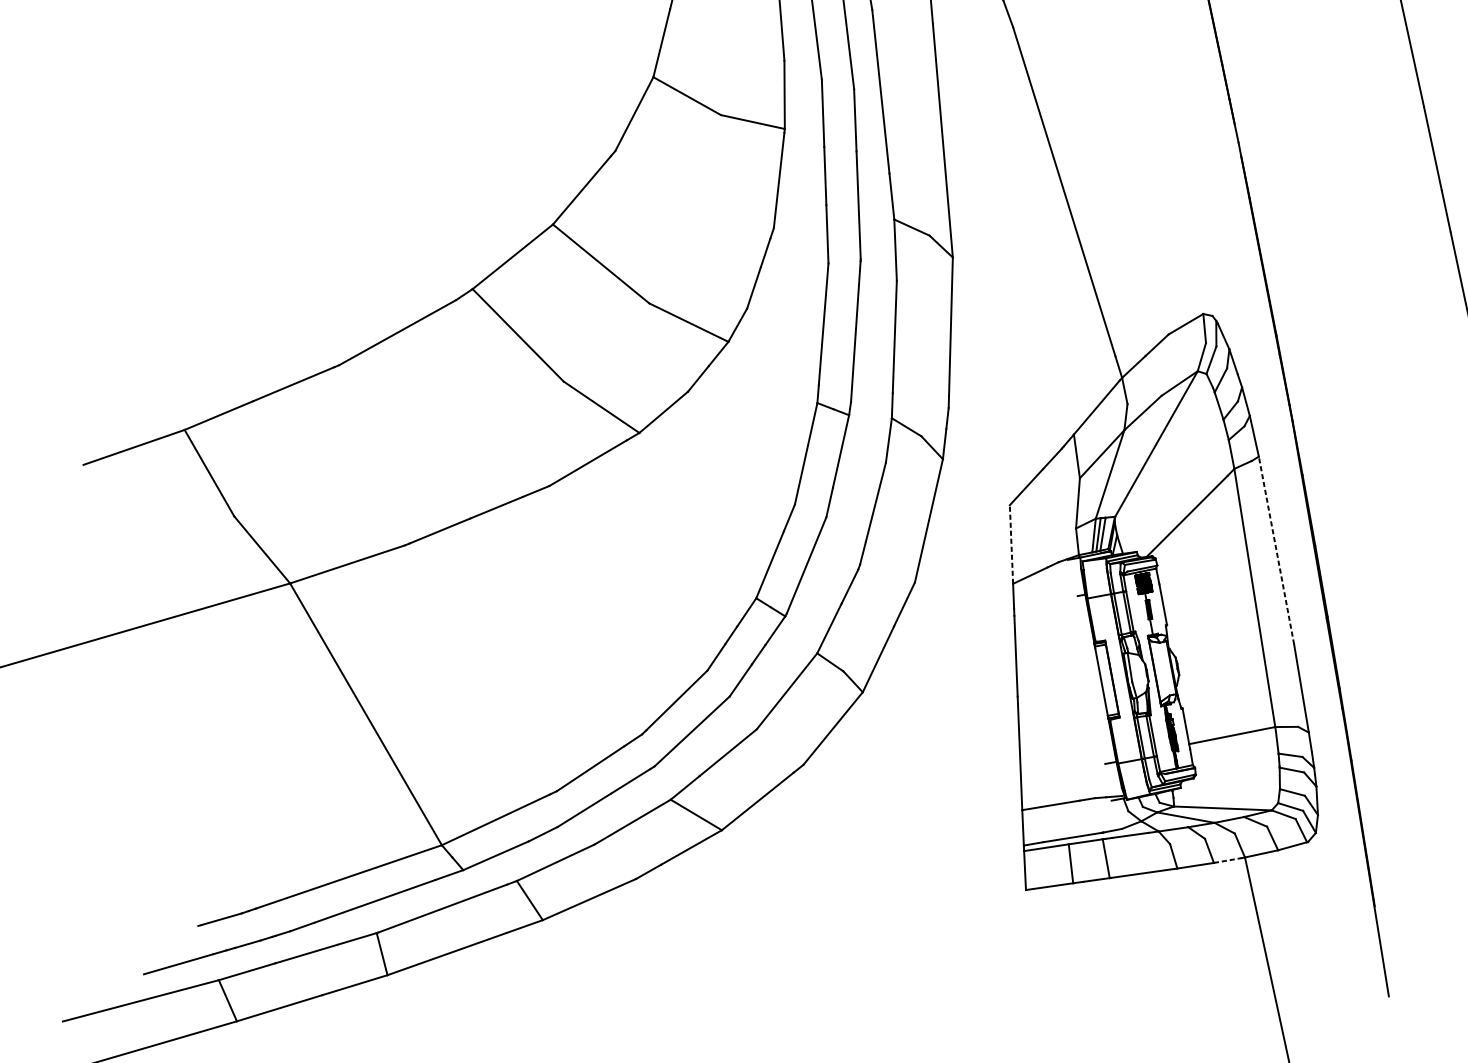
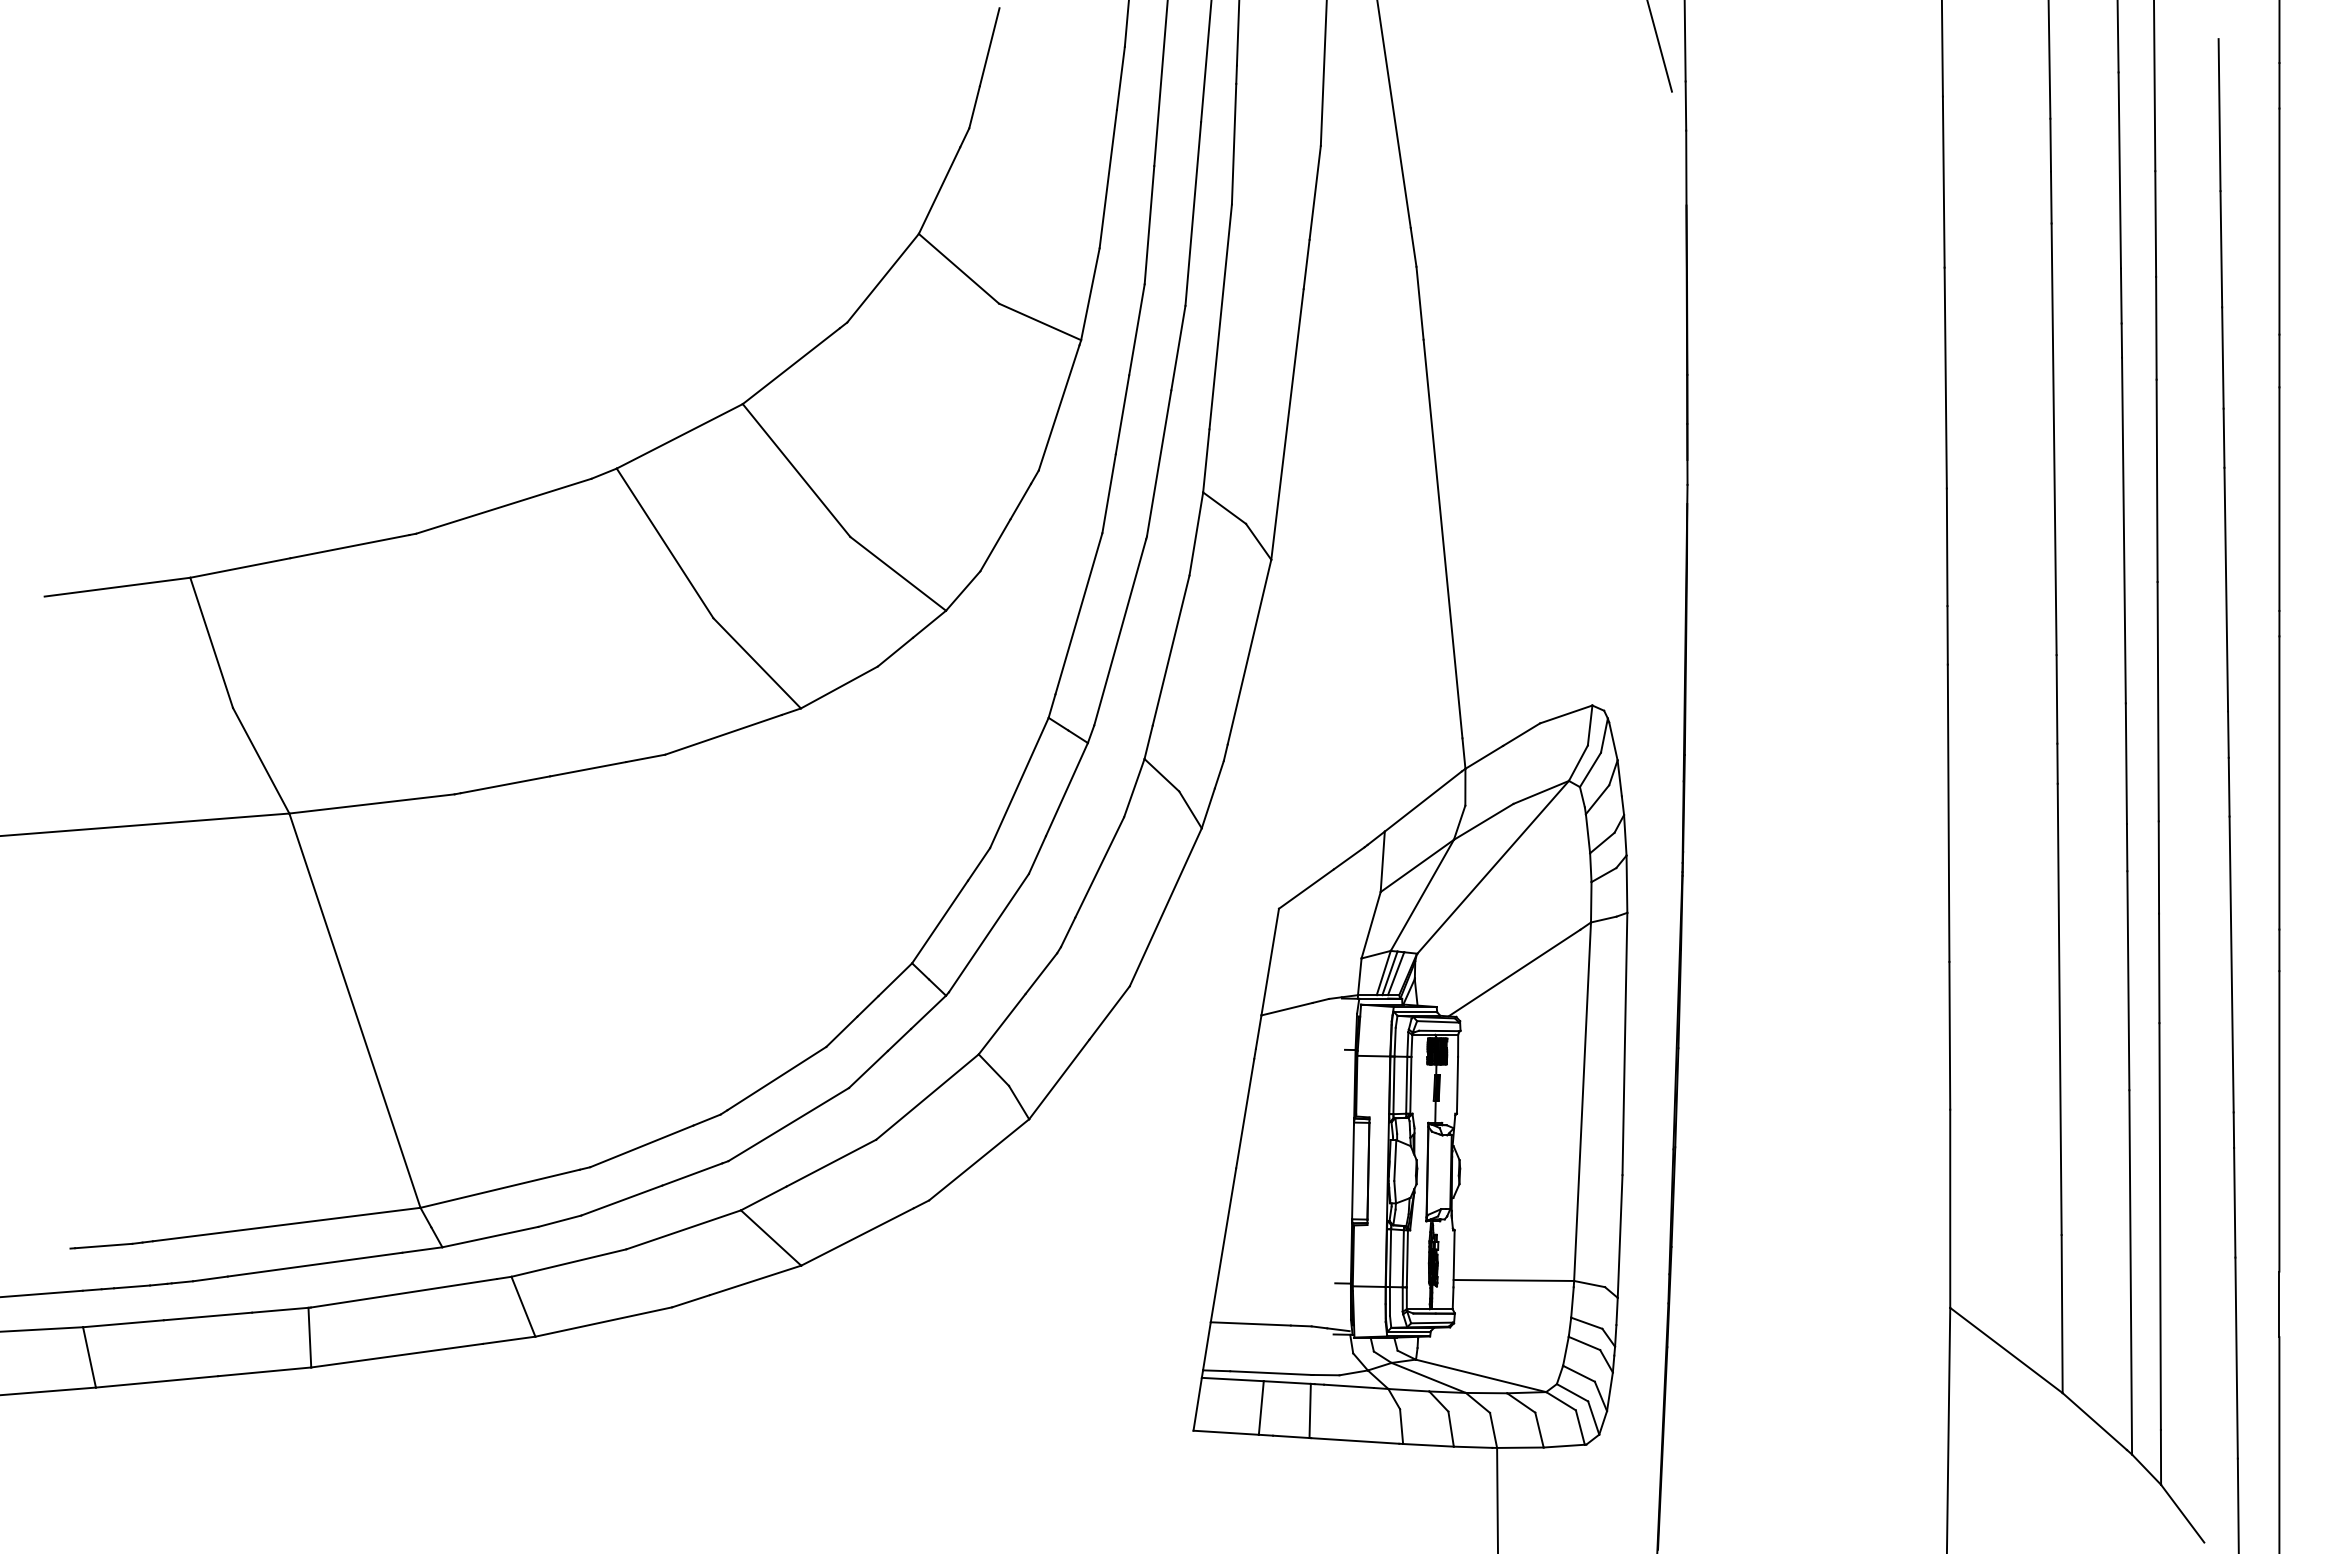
line: (1011, 544) -> (1270, 961), dashed -> solid
line: (1276, 550) -> (1624, 1043), dashed -> solid
line: (1228, 860) -> (1473, 1447), dashed -> solid

